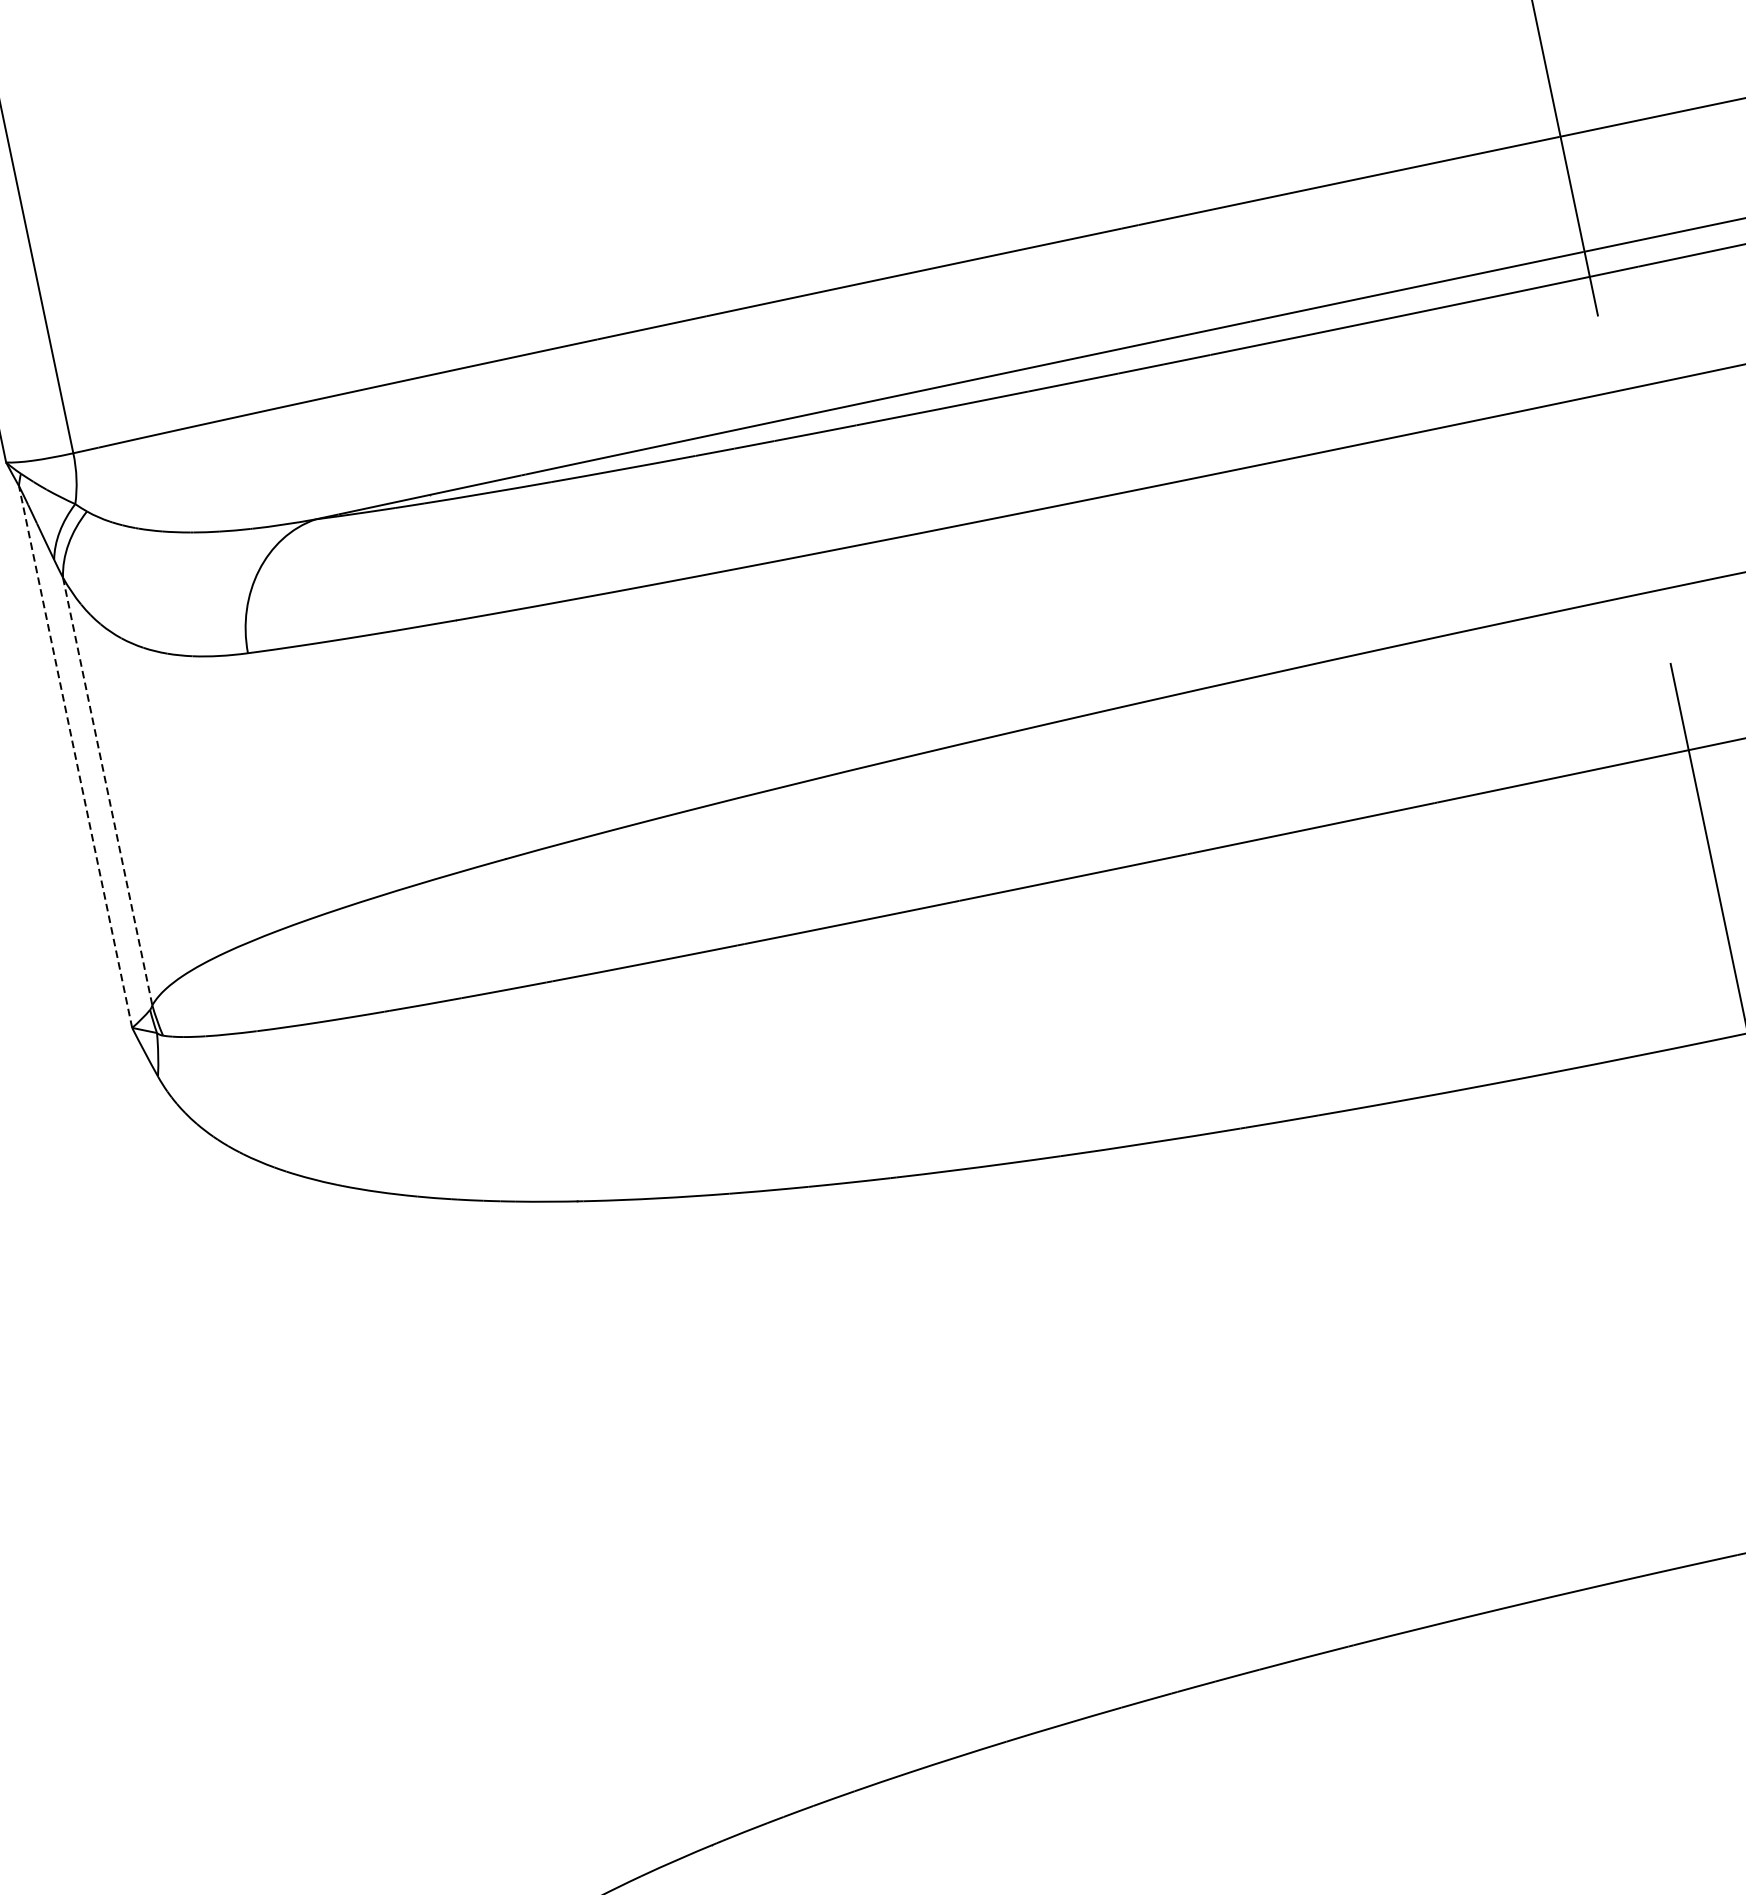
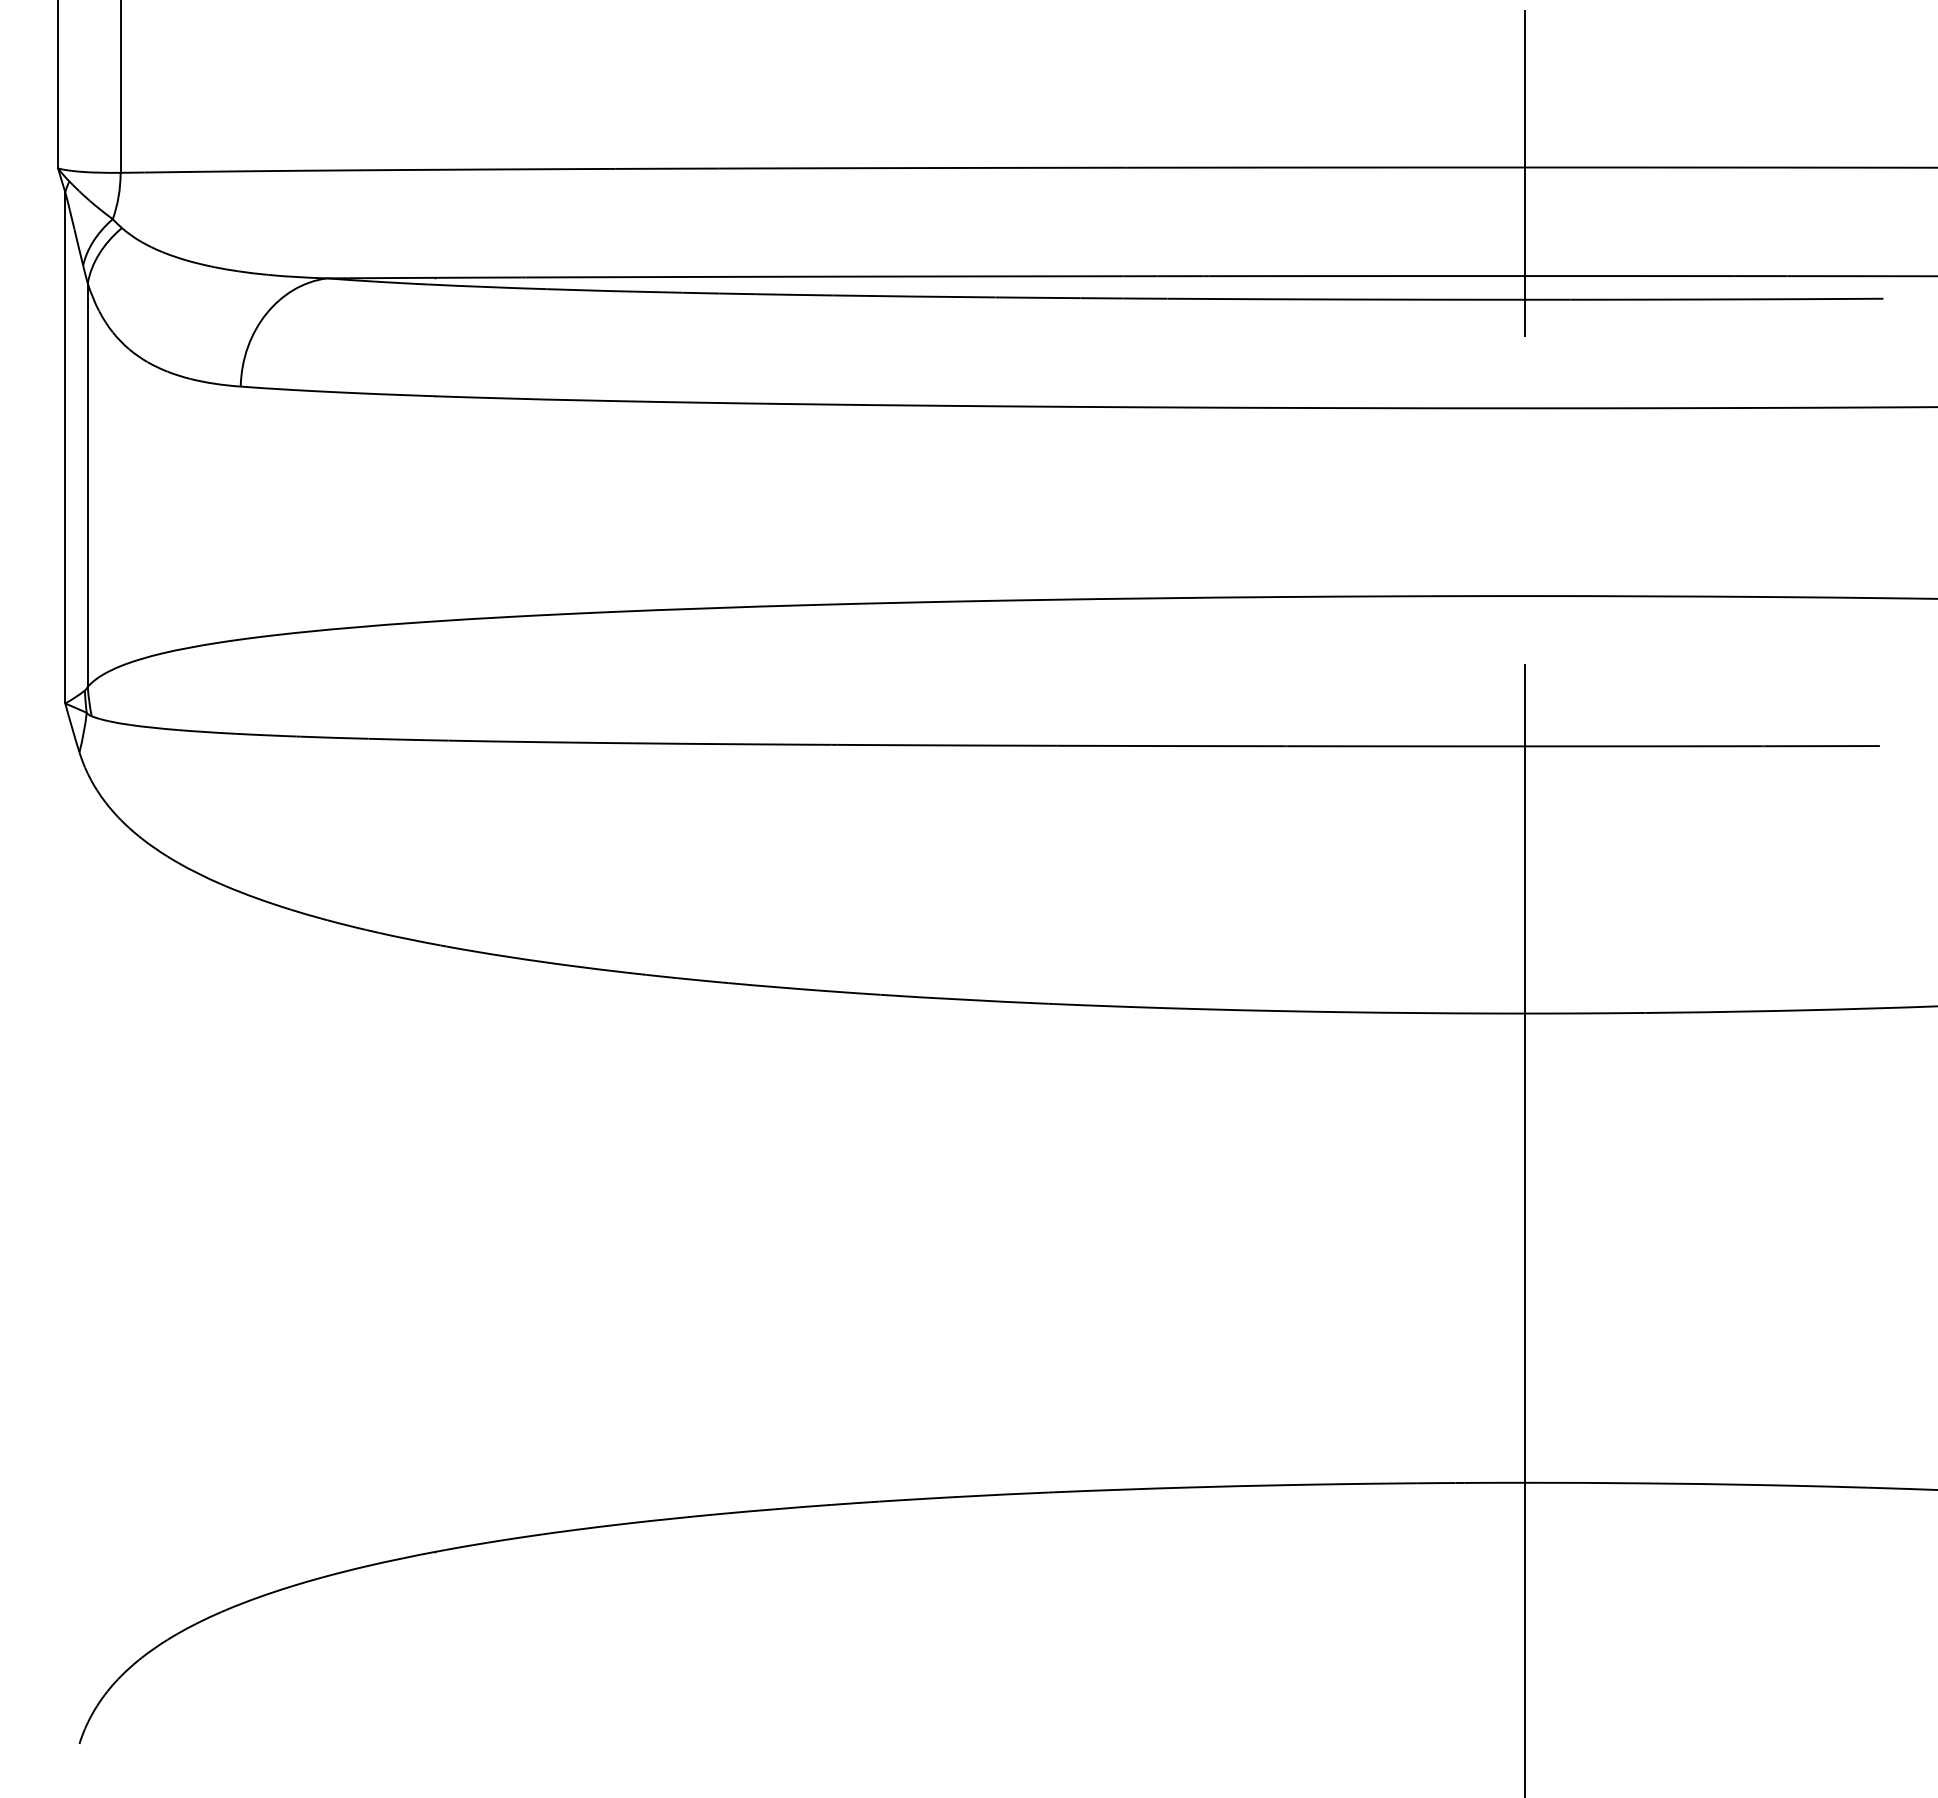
line: (75, 756) -> (65, 447), dashed -> solid
line: (107, 791) -> (87, 485), dashed -> solid

